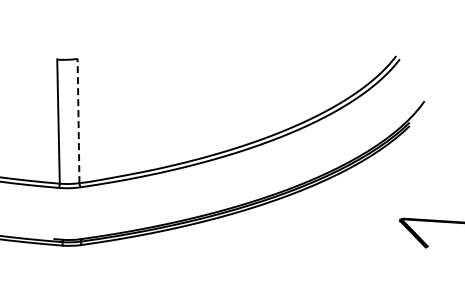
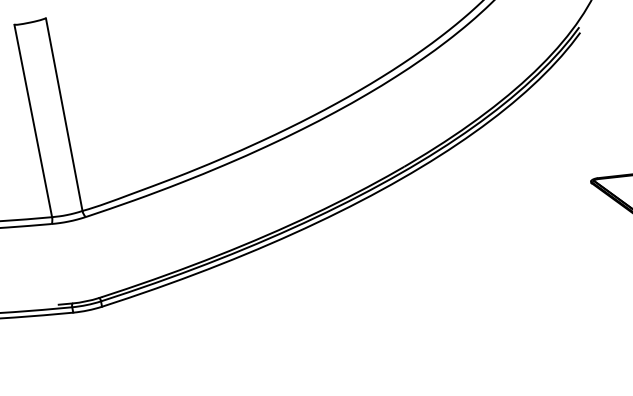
line: (78, 120) -> (64, 113), dashed -> solid

